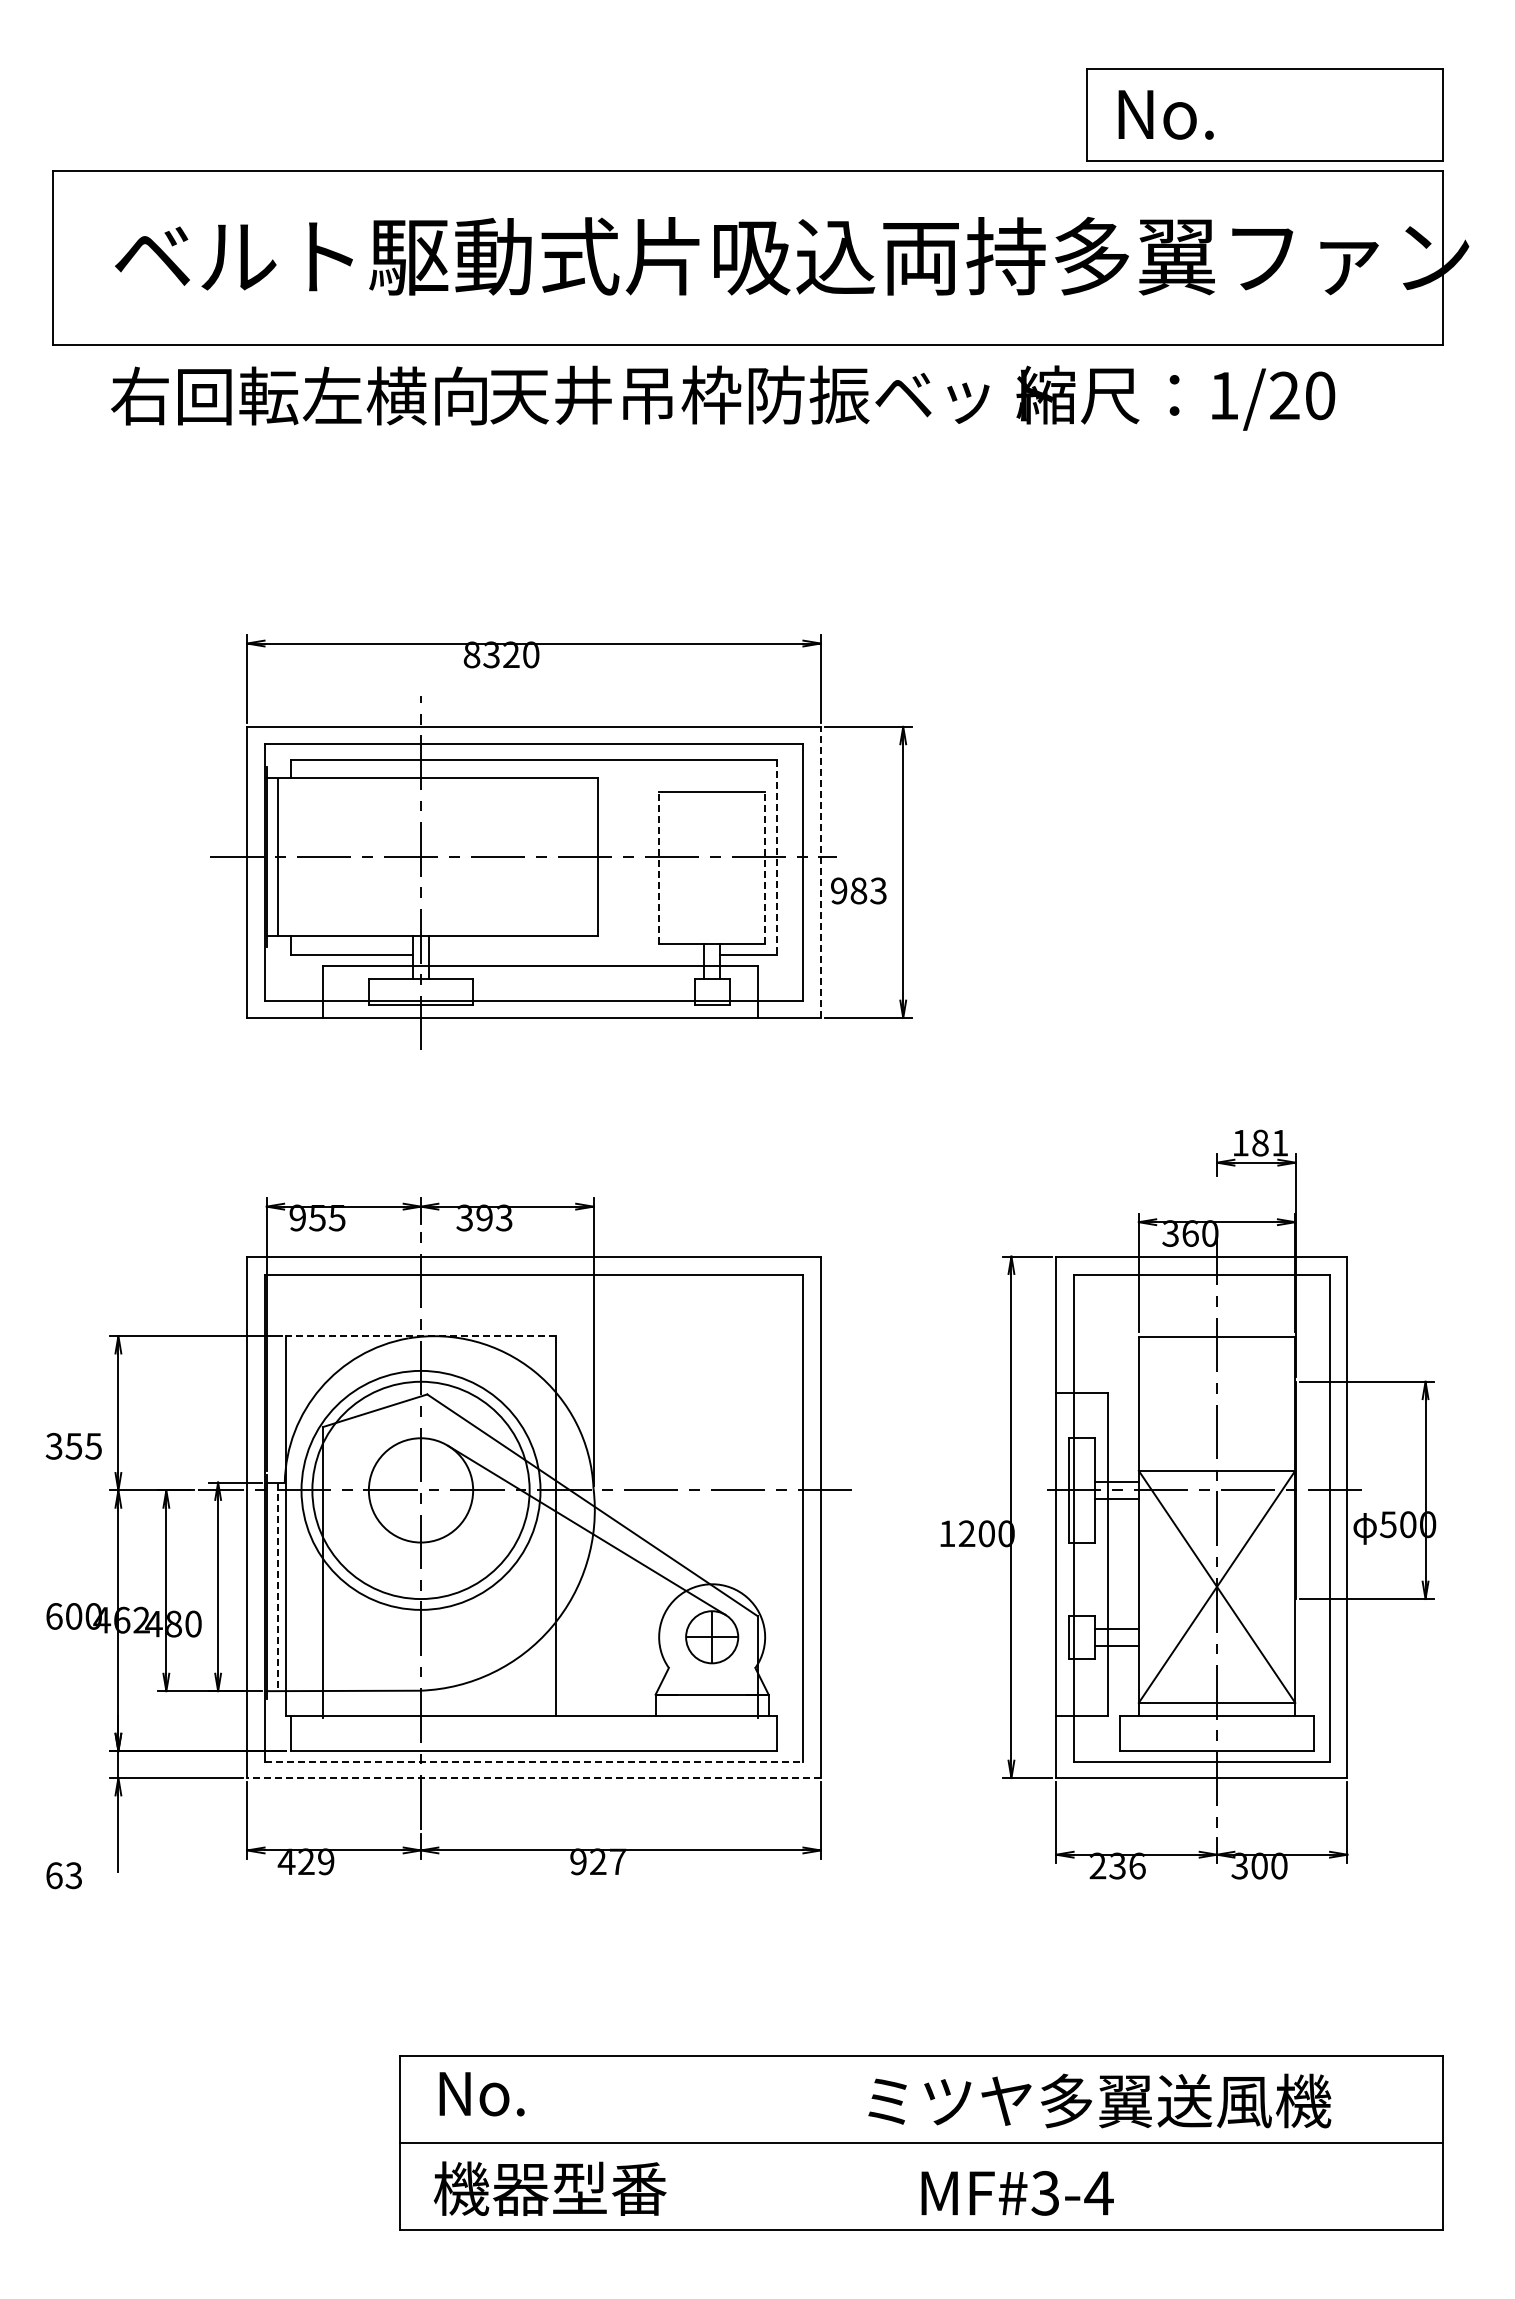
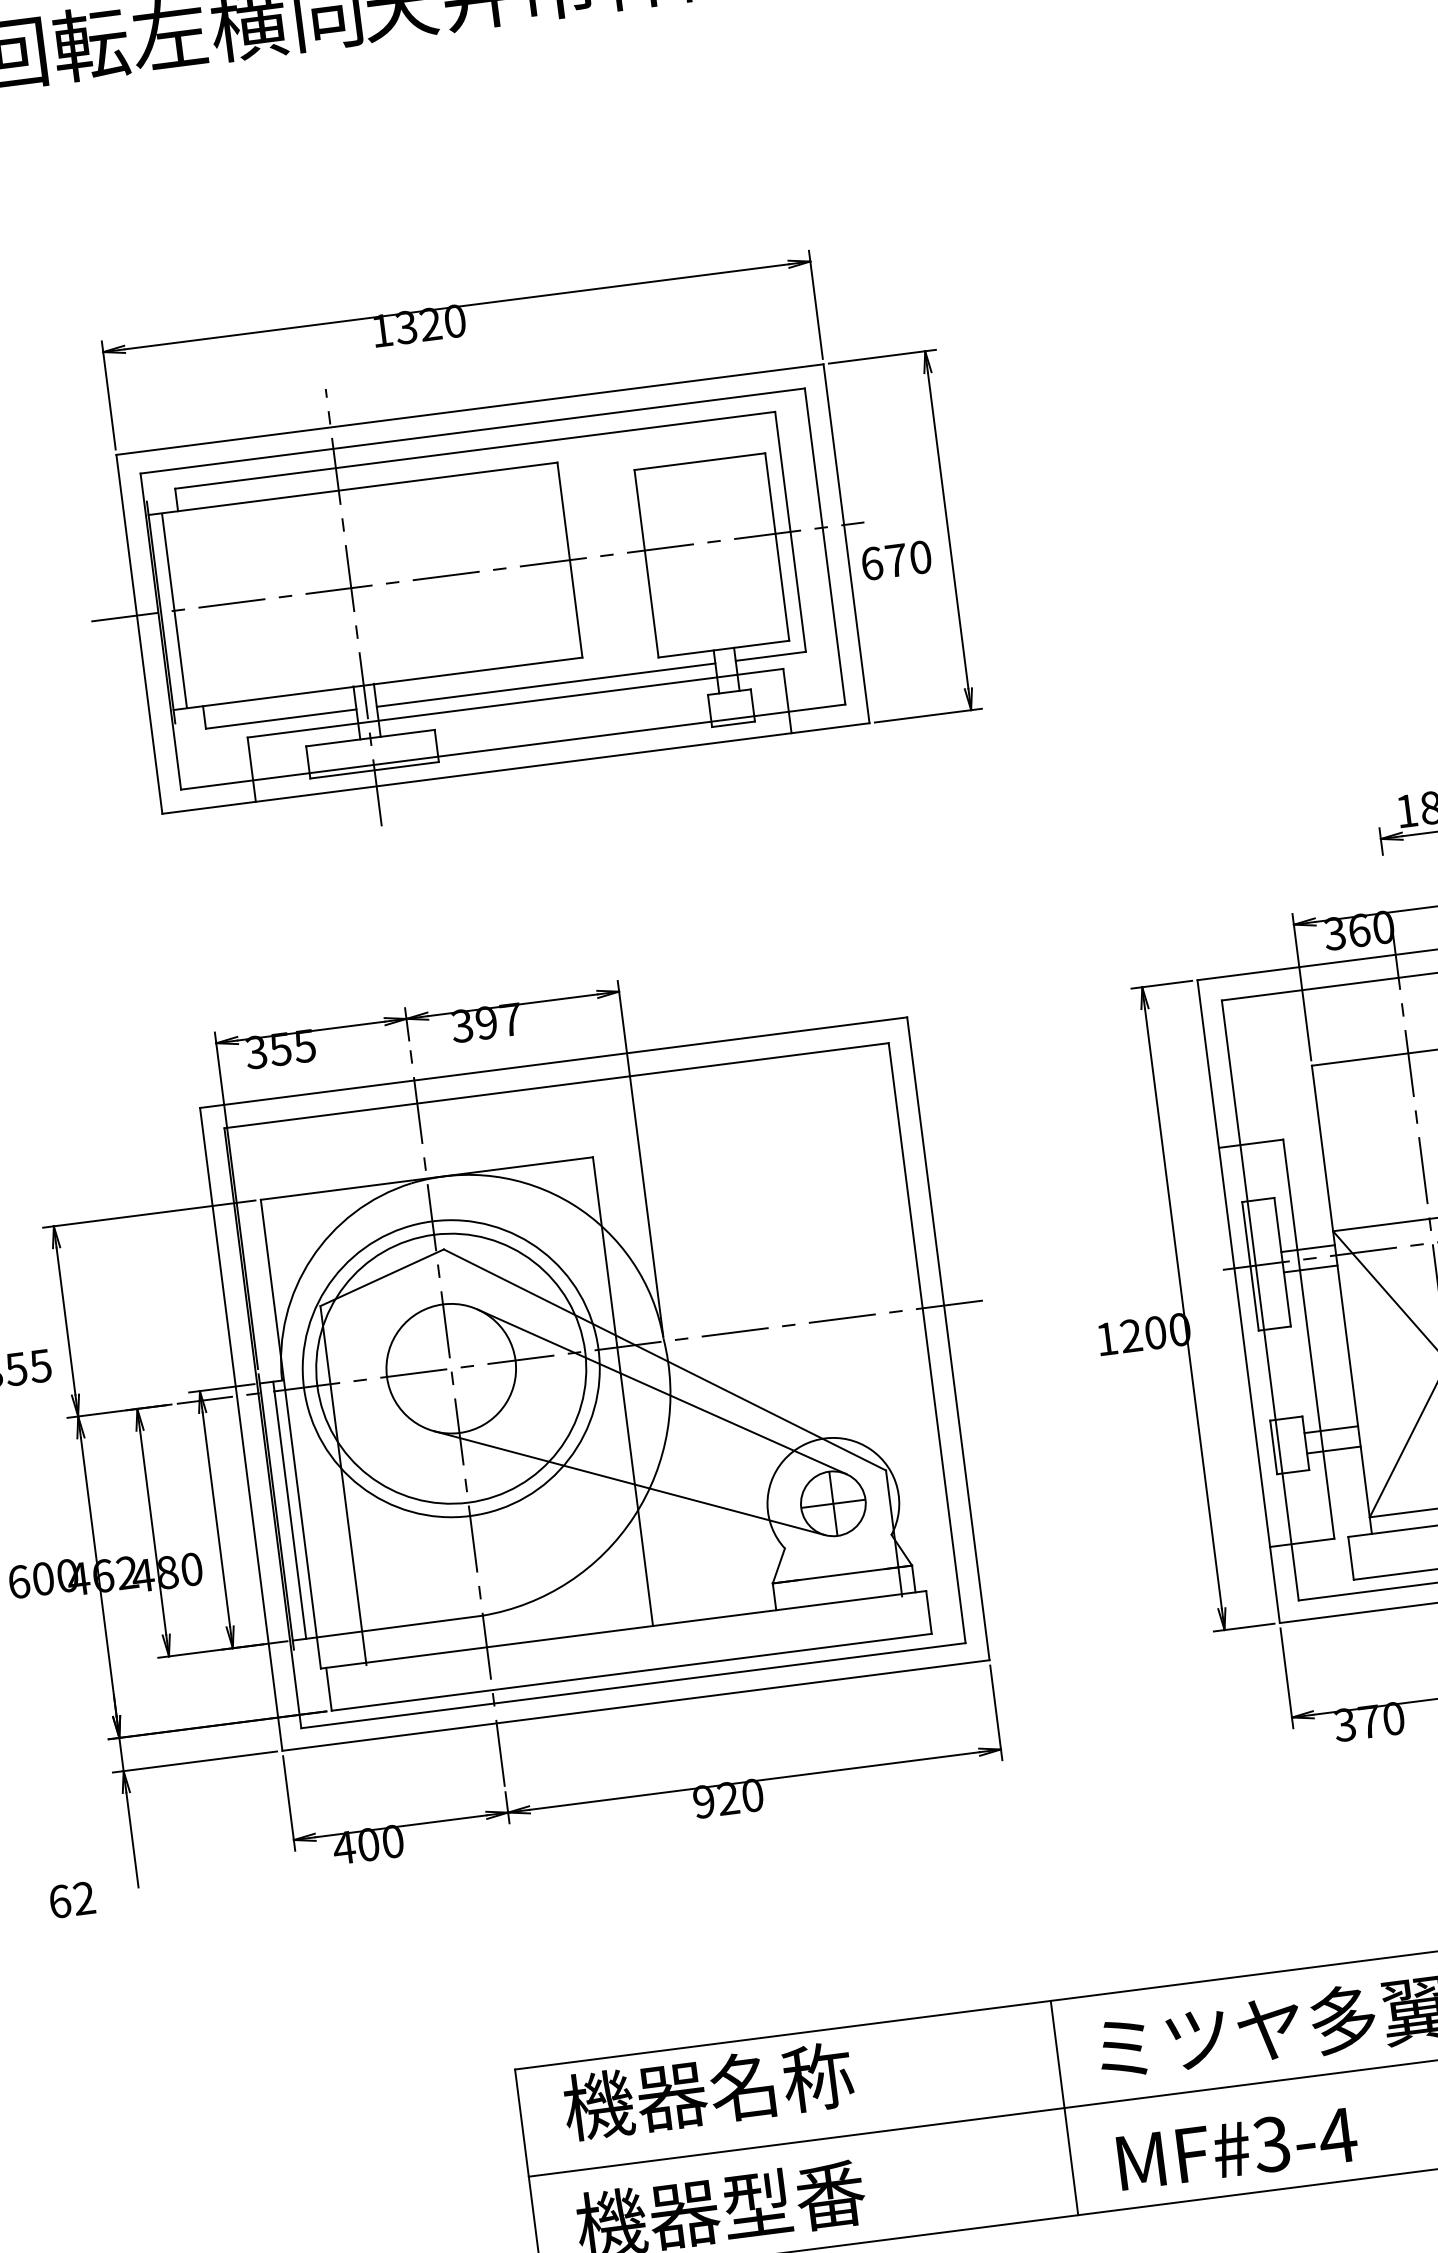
text: (471, 654) -> (381, 330), 8320 -> 1320
line: (777, 857) -> (790, 532), dashed -> solid
line: (659, 867) -> (646, 563), dashed -> solid
line: (765, 867) -> (777, 546), dashed -> solid
line: (820, 872) -> (846, 543), dashed -> solid
text: (858, 890) -> (895, 560), 983 -> 670
line: (566, 954) -> (545, 685), added
text: (297, 1217) -> (255, 1051), 955 -> 355
text: (504, 1217) -> (511, 1019), 393 -> 397
line: (421, 1336) -> (427, 1178), dashed -> solid
line: (277, 1587) -> (289, 1511), dashed -> solid
line: (551, 1599) -> (629, 1482), added
line: (534, 1761) -> (633, 1685), dashed -> solid
line: (534, 1778) -> (636, 1705), dashed -> solid
text: (316, 1861) -> (381, 1842), 429 -> 400
text: (618, 1861) -> (753, 1795), 927 -> 920
text: (1117, 1865) -> (1369, 1721), 236 -> 370
text: (73, 1875) -> (83, 1898), 63 -> 62
text: (551, 2092) -> (707, 2090), No. -> 機器名称
line: (834, 2143) -> (1064, 2108), added
text: (1017, 2193) -> (1237, 2149), moved

